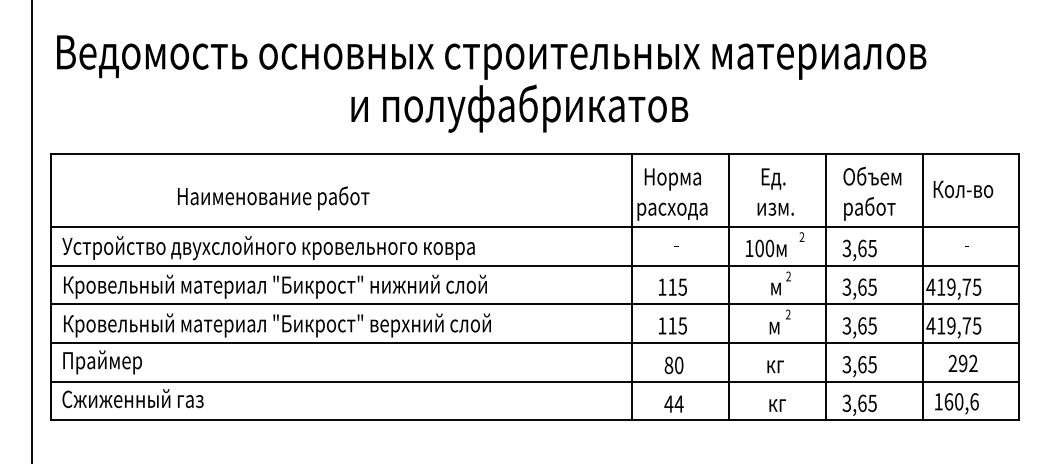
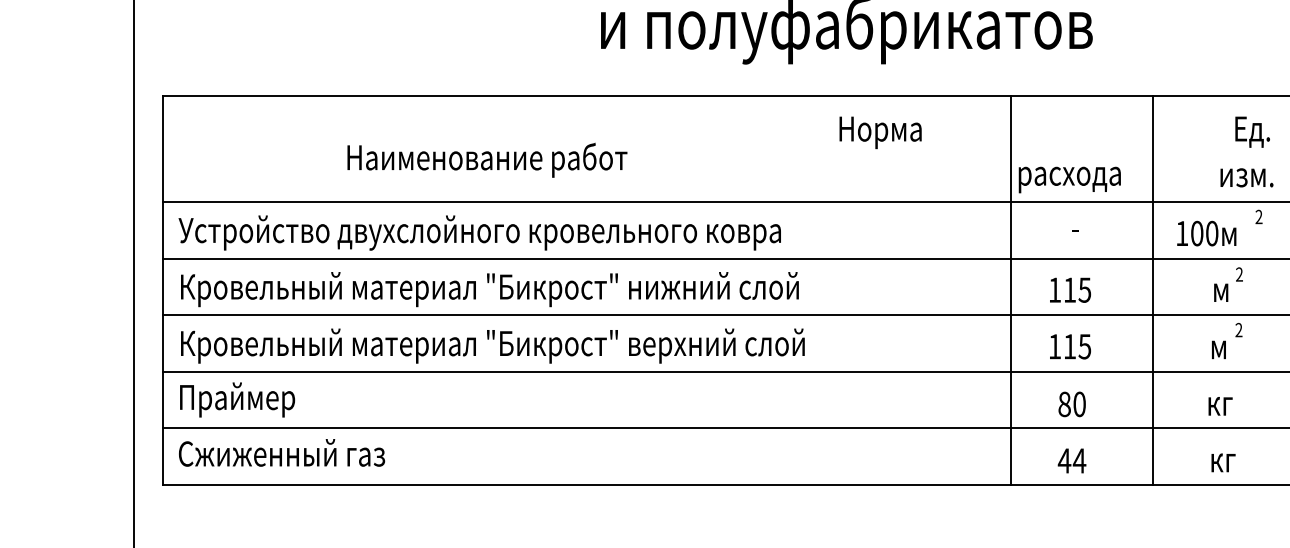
text: (773, 178) -> (1252, 131), moved
text: (672, 179) -> (880, 132), moved
text: (775, 208) -> (1246, 176), moved

